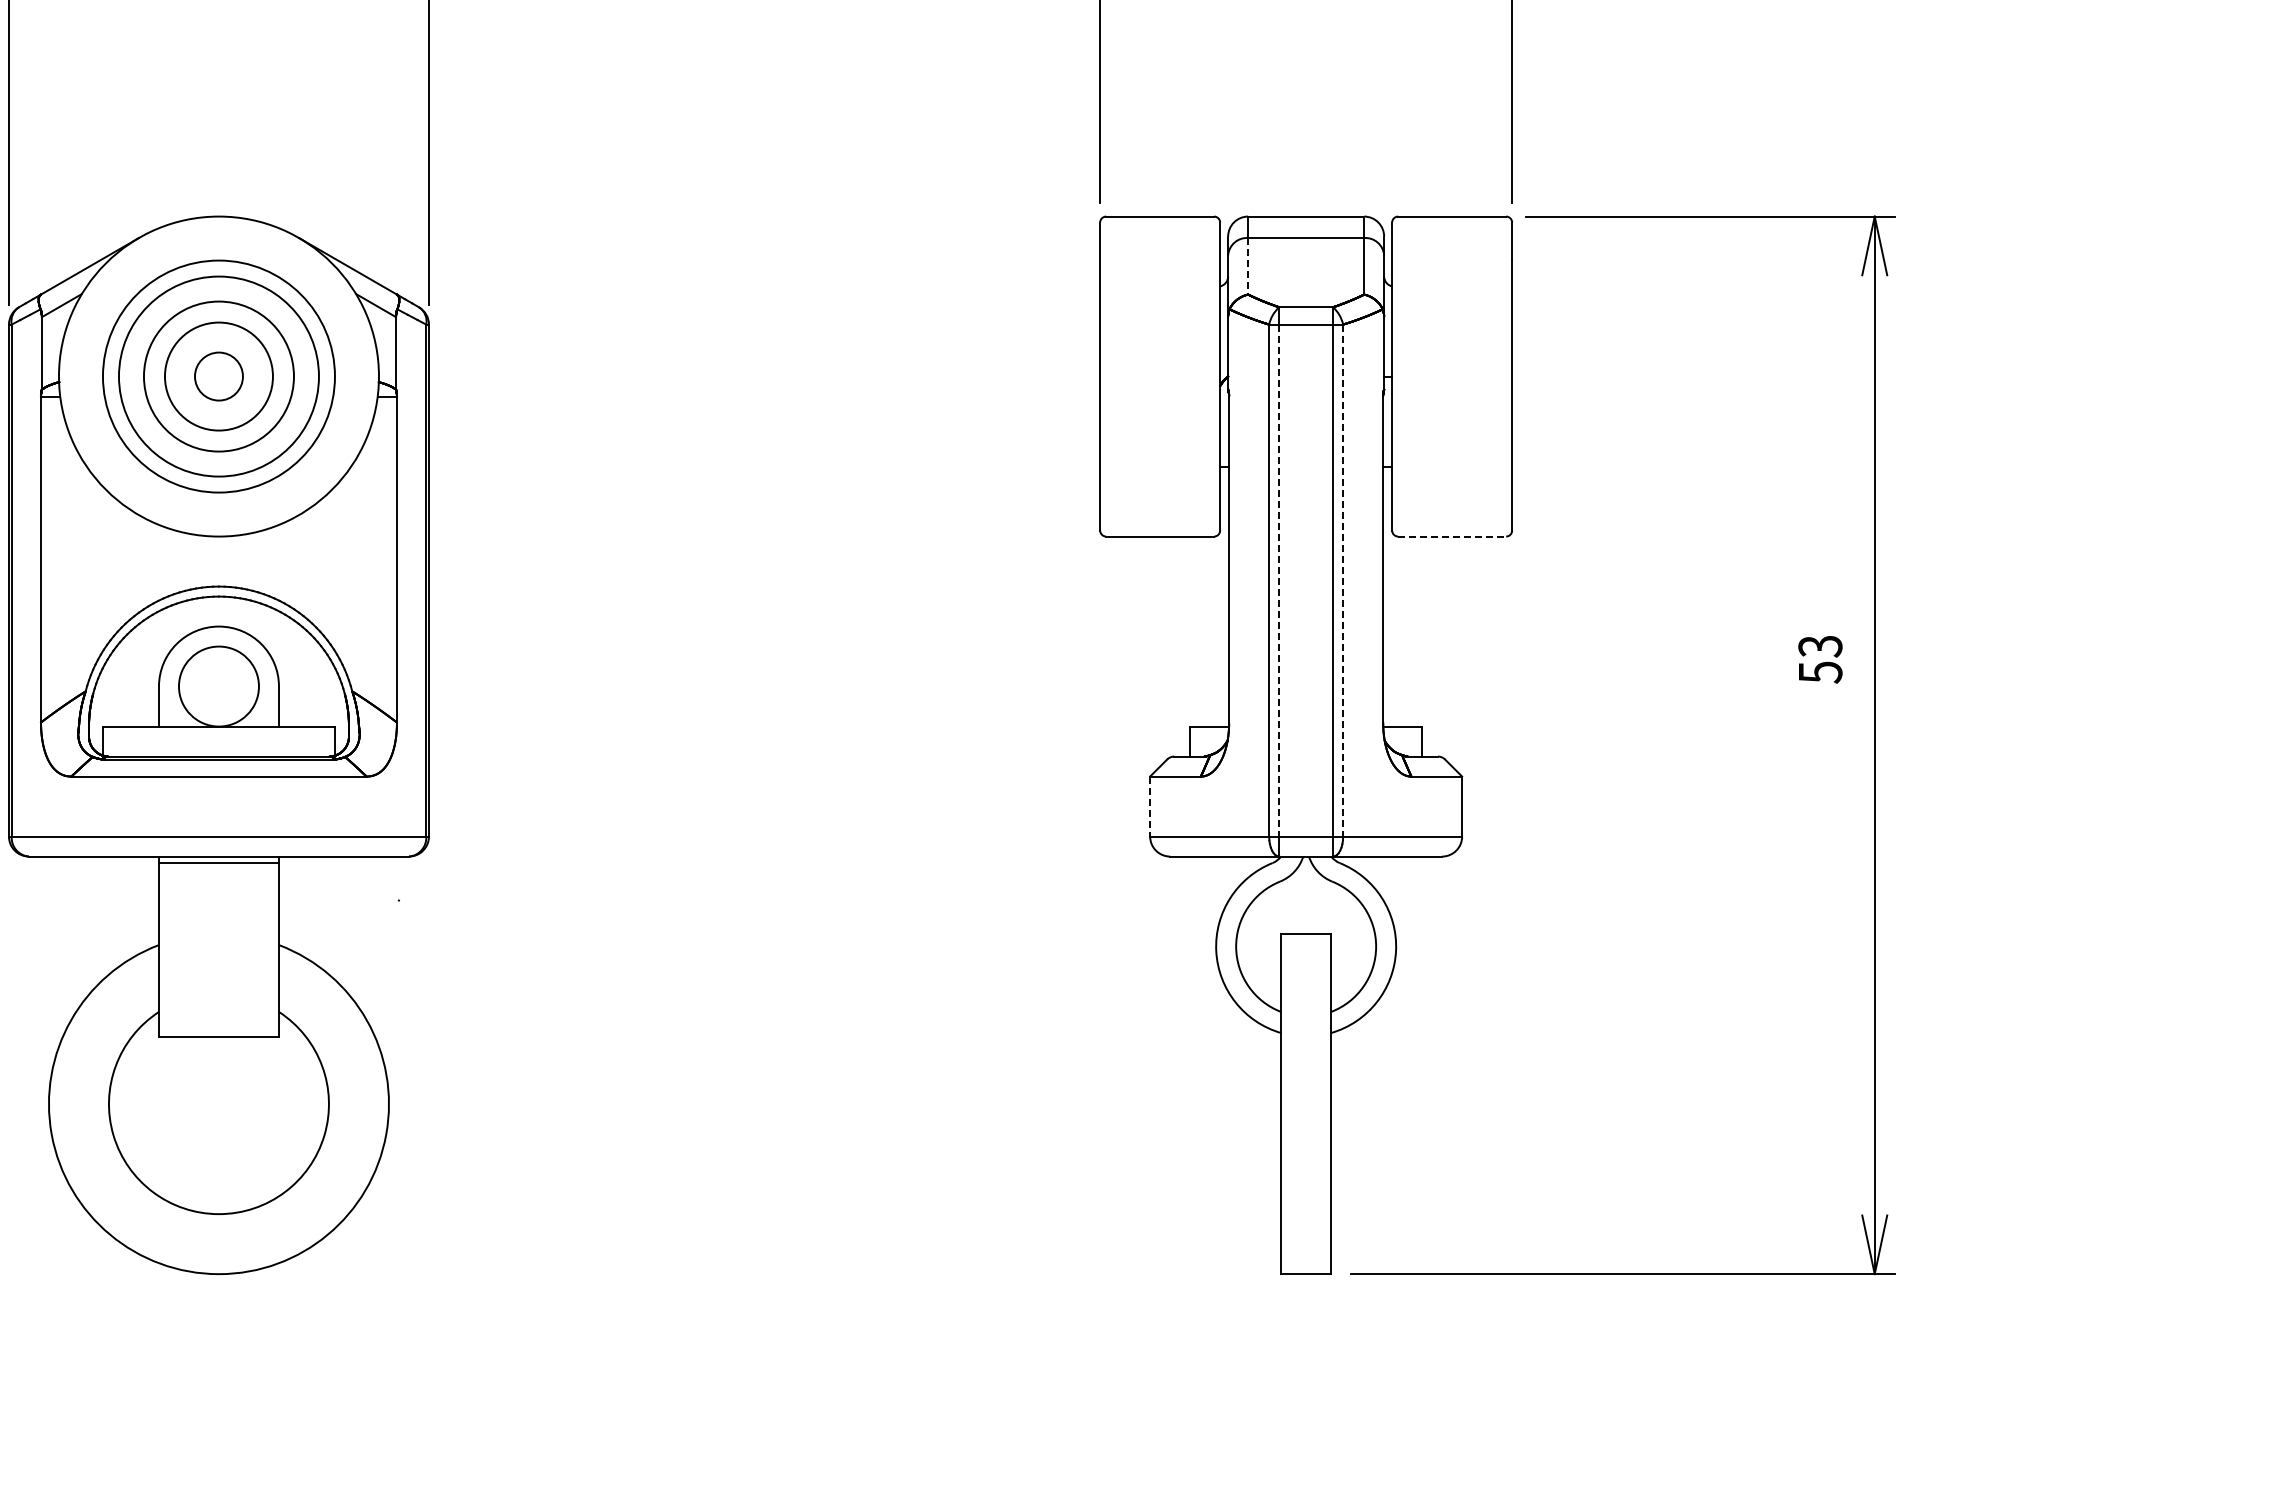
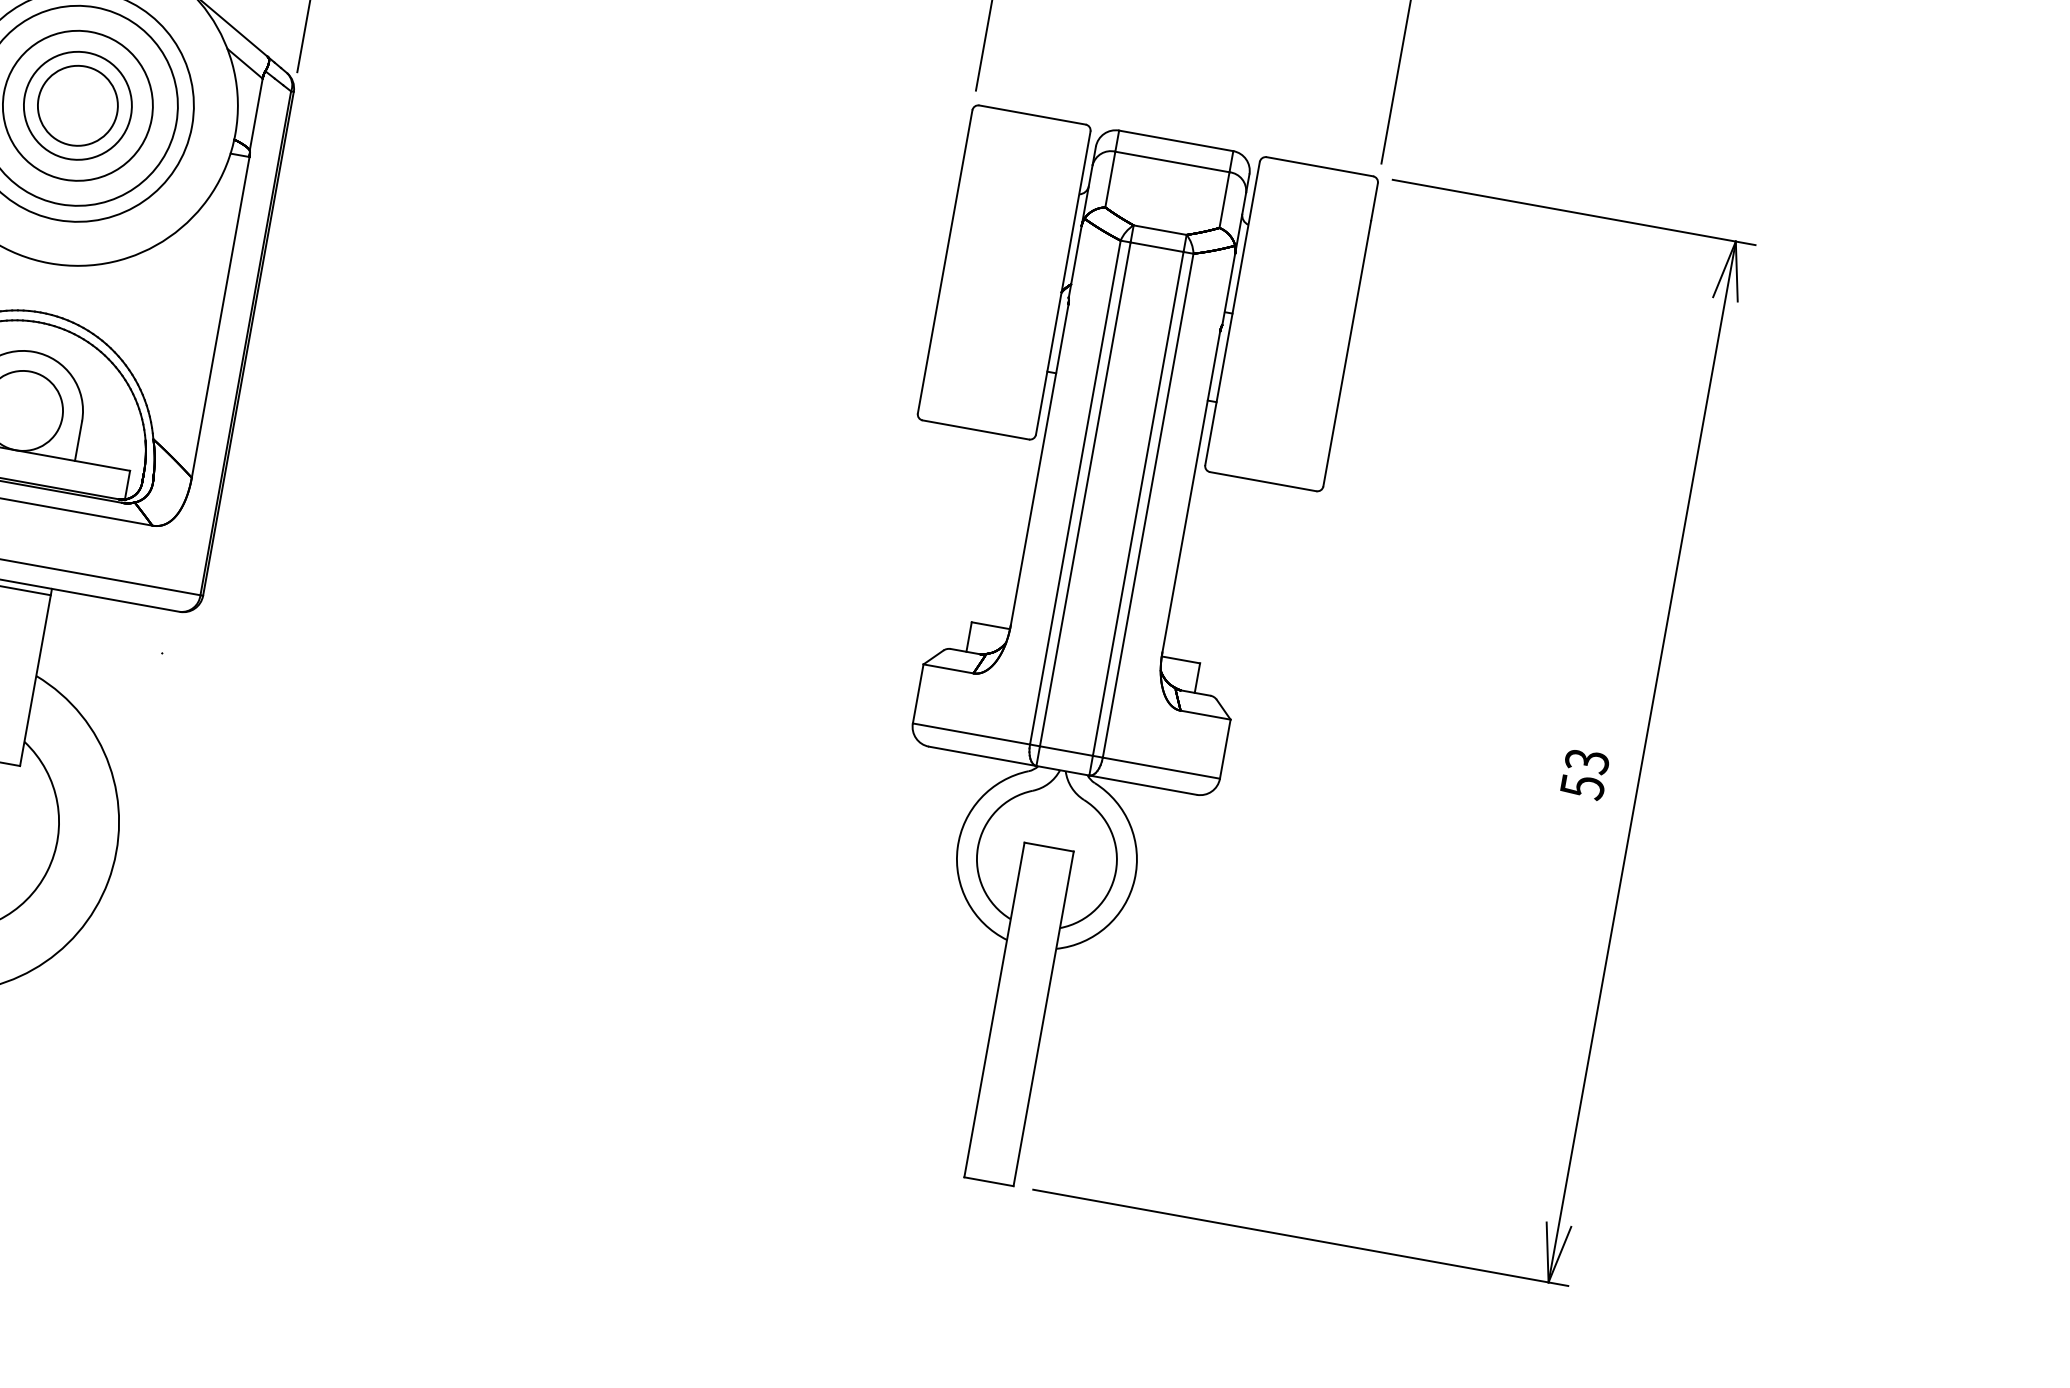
line: (1248, 266) -> (1110, 179), dashed -> solid
circle: (218, 376) -> (77, 105), size x1.67
line: (1452, 536) -> (1263, 481), dashed -> solid
line: (1279, 580) -> (1085, 494), dashed -> solid
line: (1343, 580) -> (1148, 505), dashed -> solid
text: (1820, 659) -> (1584, 774), moved
line: (1150, 806) -> (918, 693), dashed -> solid

